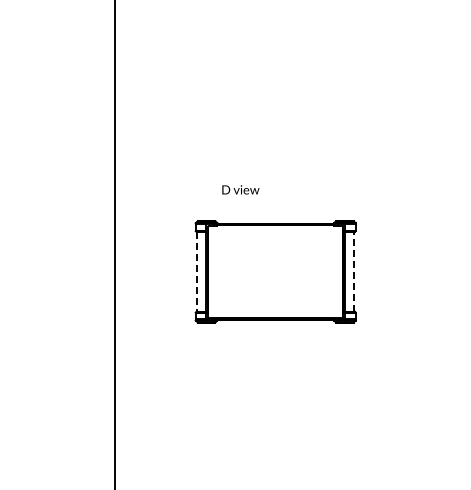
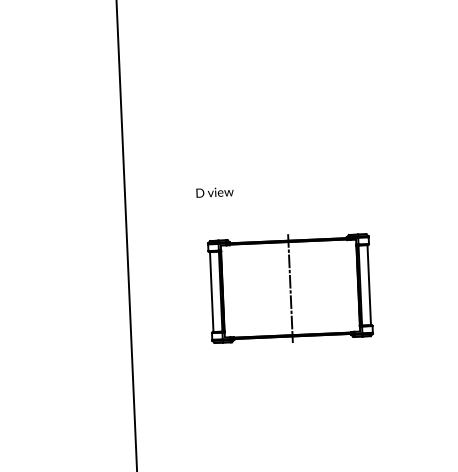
text: (240, 189) -> (214, 192), moved
line: (197, 271) -> (211, 291), dashed -> solid
line: (275, 271) -> (290, 288), added
line: (354, 271) -> (369, 284), dashed -> solid

